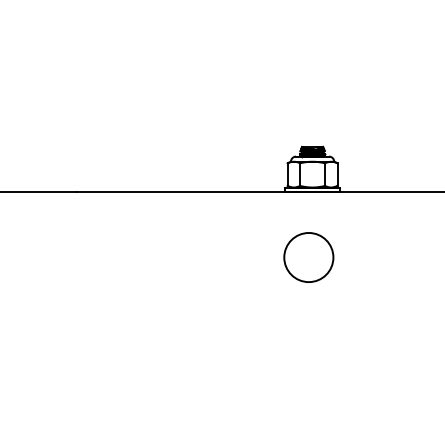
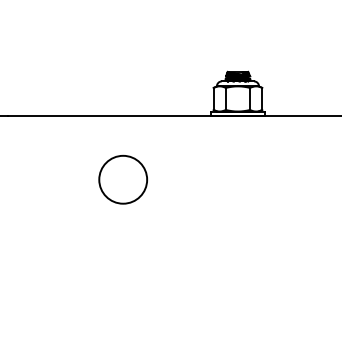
circle: (308, 257) -> (122, 179), moved

